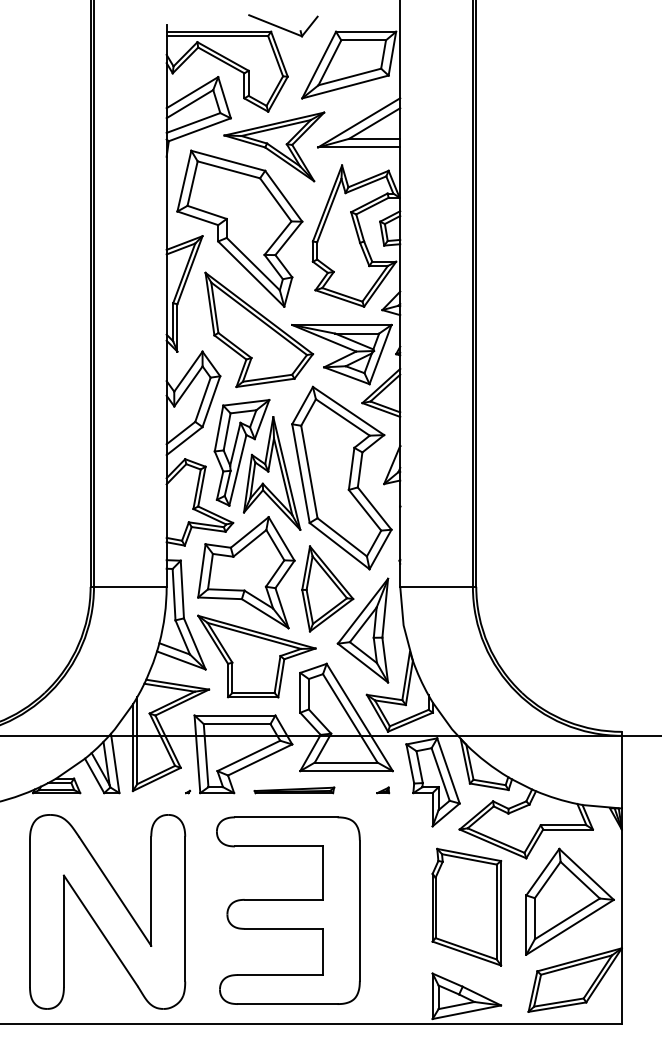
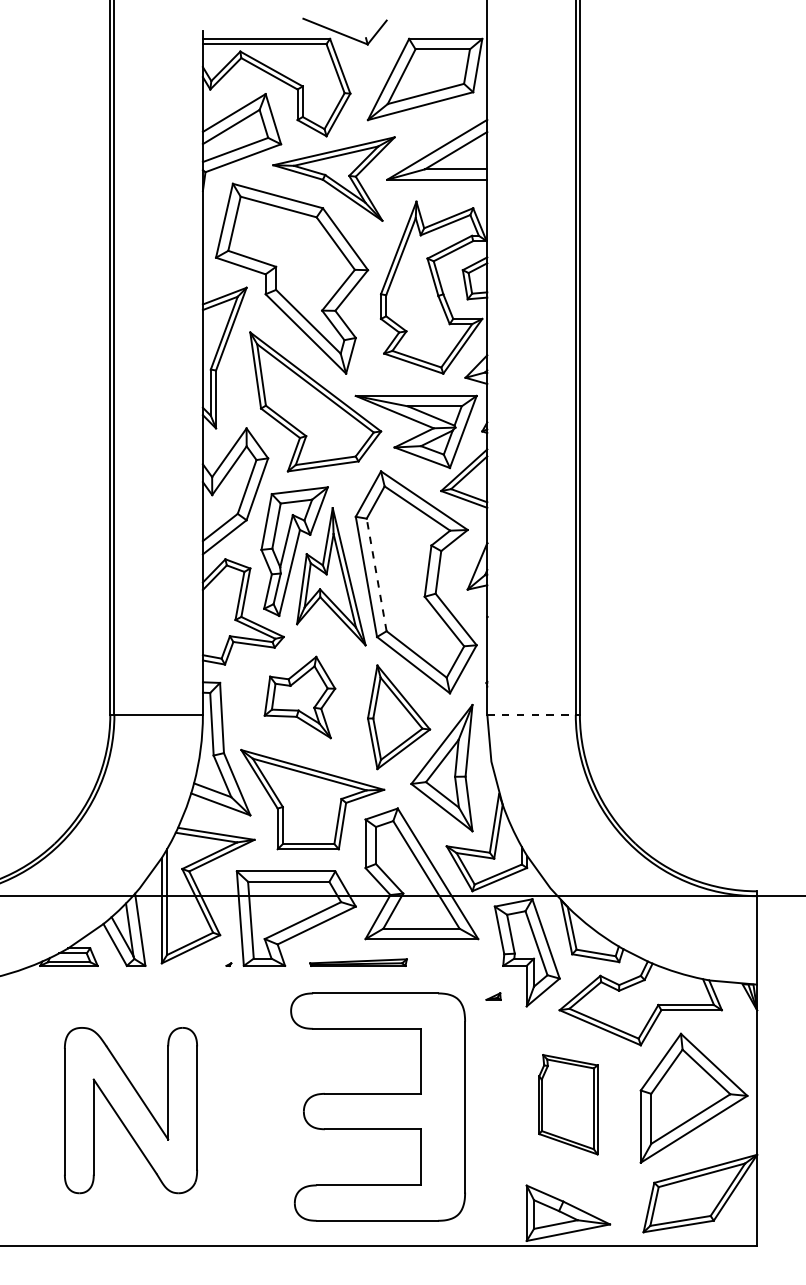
line: (309, 471) -> (376, 574), solid -> dashed
part: (245, 572) -> (299, 697), size x0.6
line: (437, 586) -> (532, 714), solid -> dashed
part: (383, 790) -> (493, 996), moved
part: (466, 906) -> (568, 1104), size x0.7
part: (287, 910) -> (377, 1106), moved
part: (107, 911) -> (130, 1110), size x0.7

